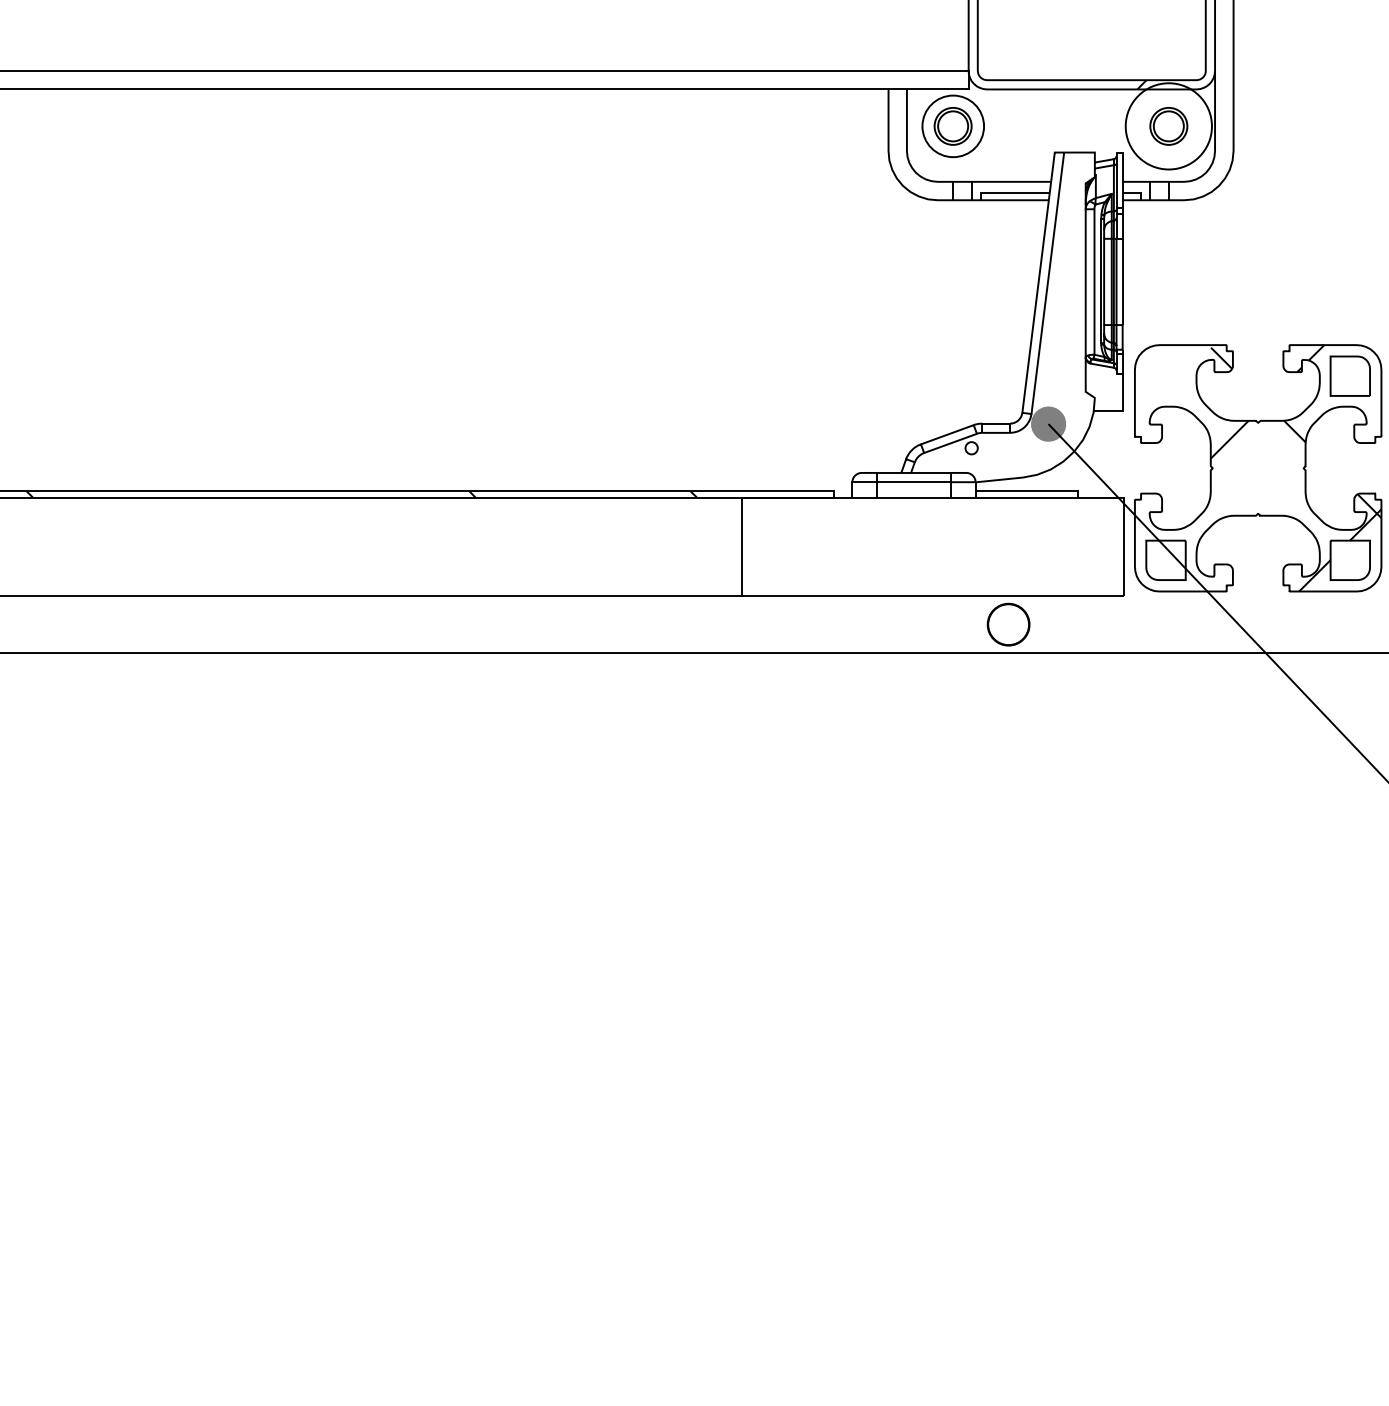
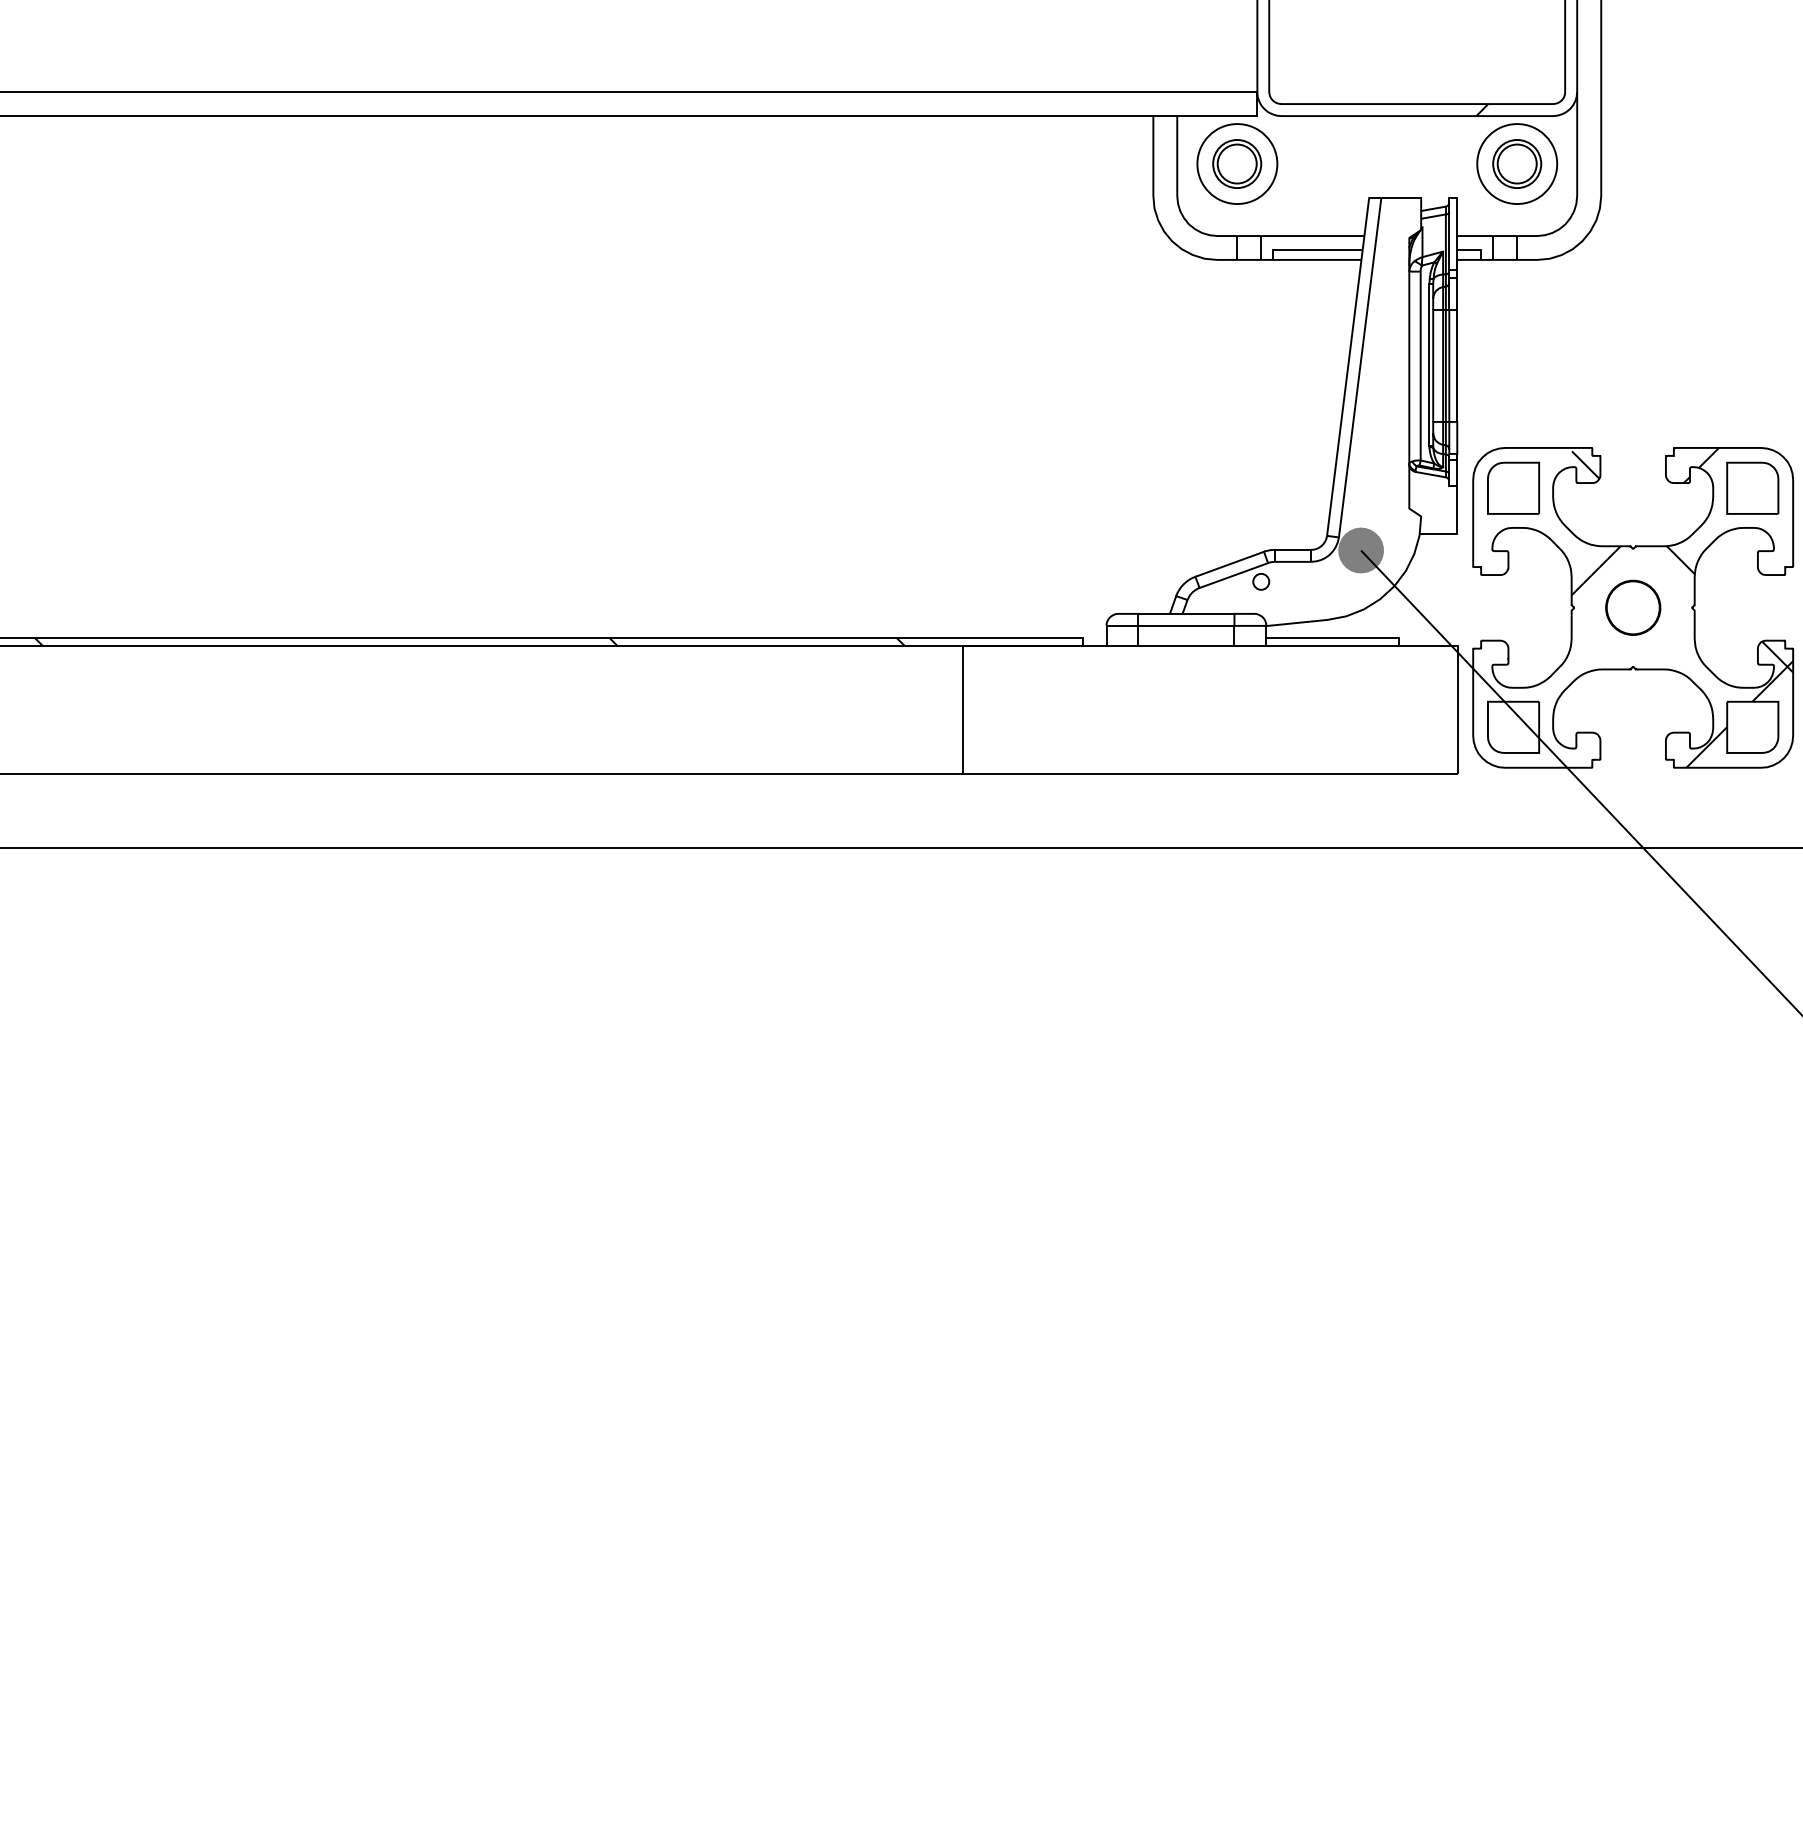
circle: (1169, 126) -> (1517, 164), size x0.71
part: (1165, 375) -> (1513, 487), added
circle: (1008, 624) -> (1633, 607), moved

